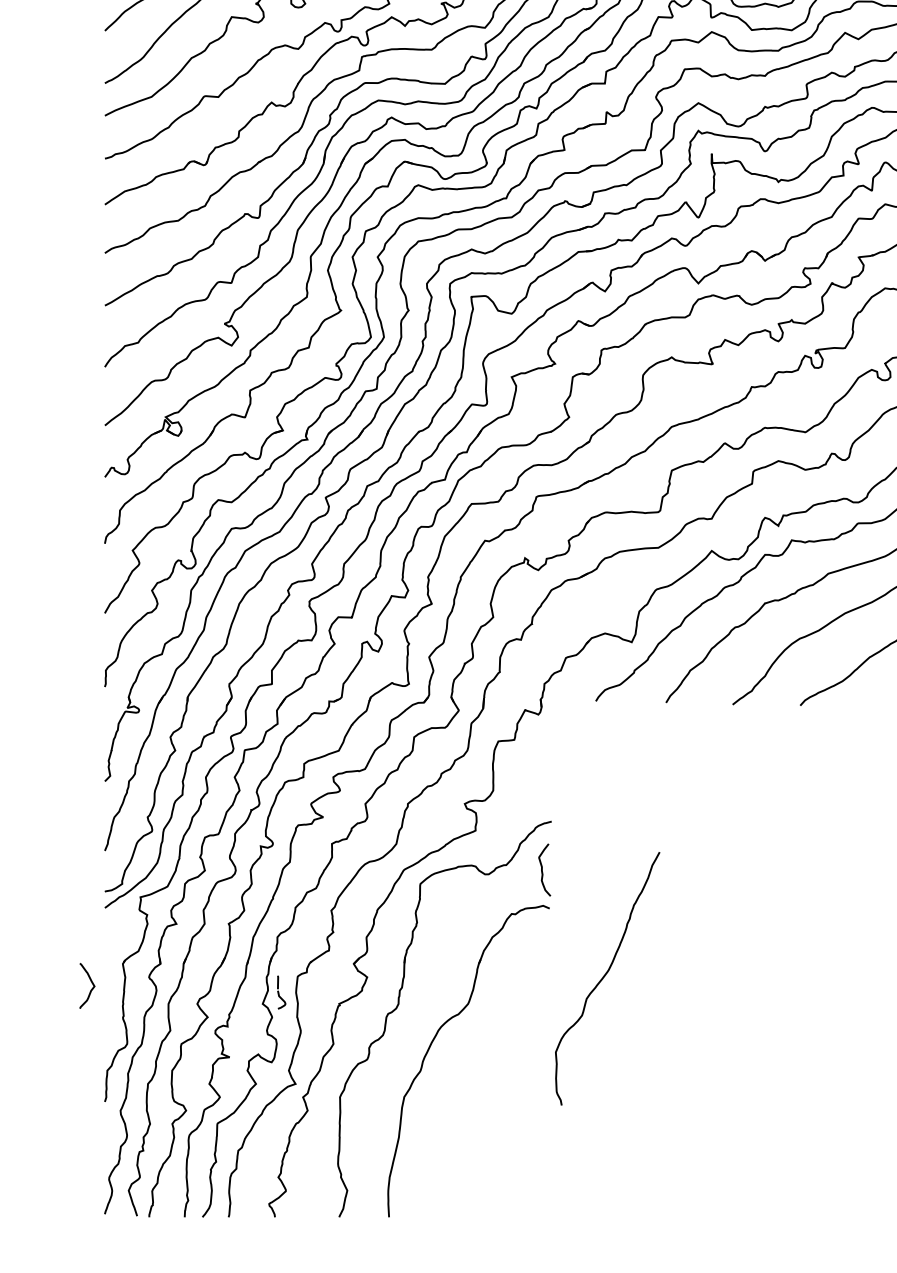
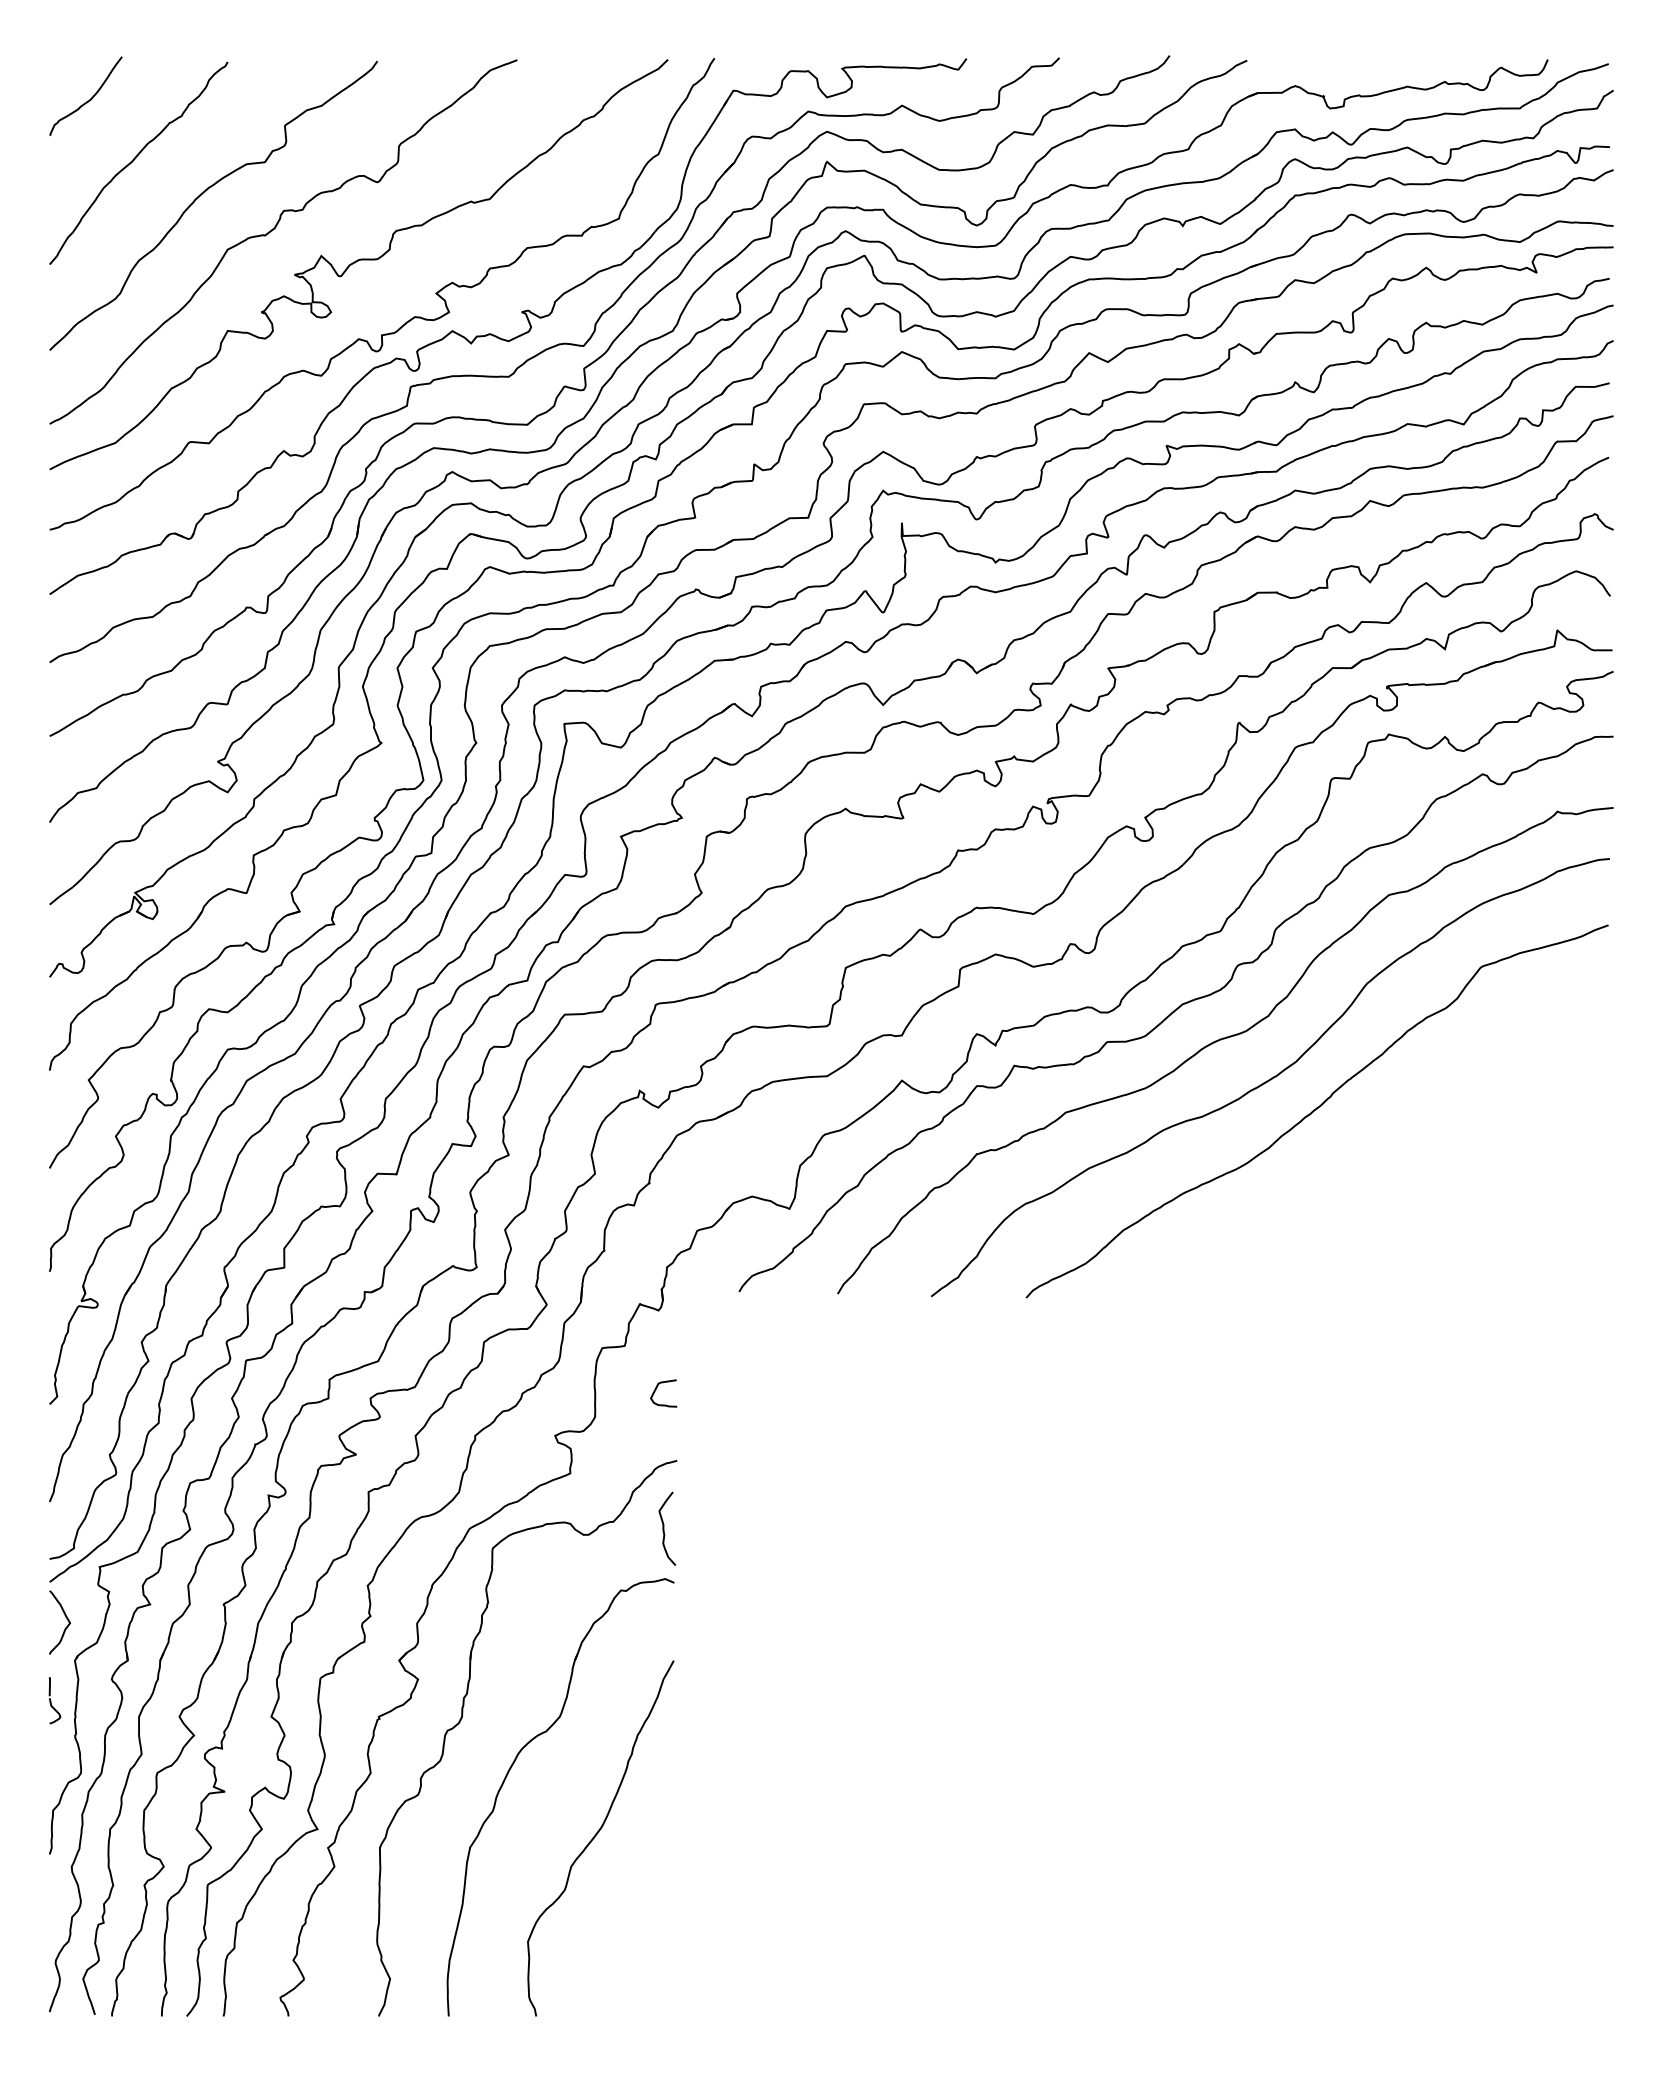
curve: (537, 770) -> (656, 1389), added
curve: (605, 975) -> (597, 1834), moved
curve: (91, 983) -> (66, 1619), moved
part: (281, 992) -> (54, 1700), moved

